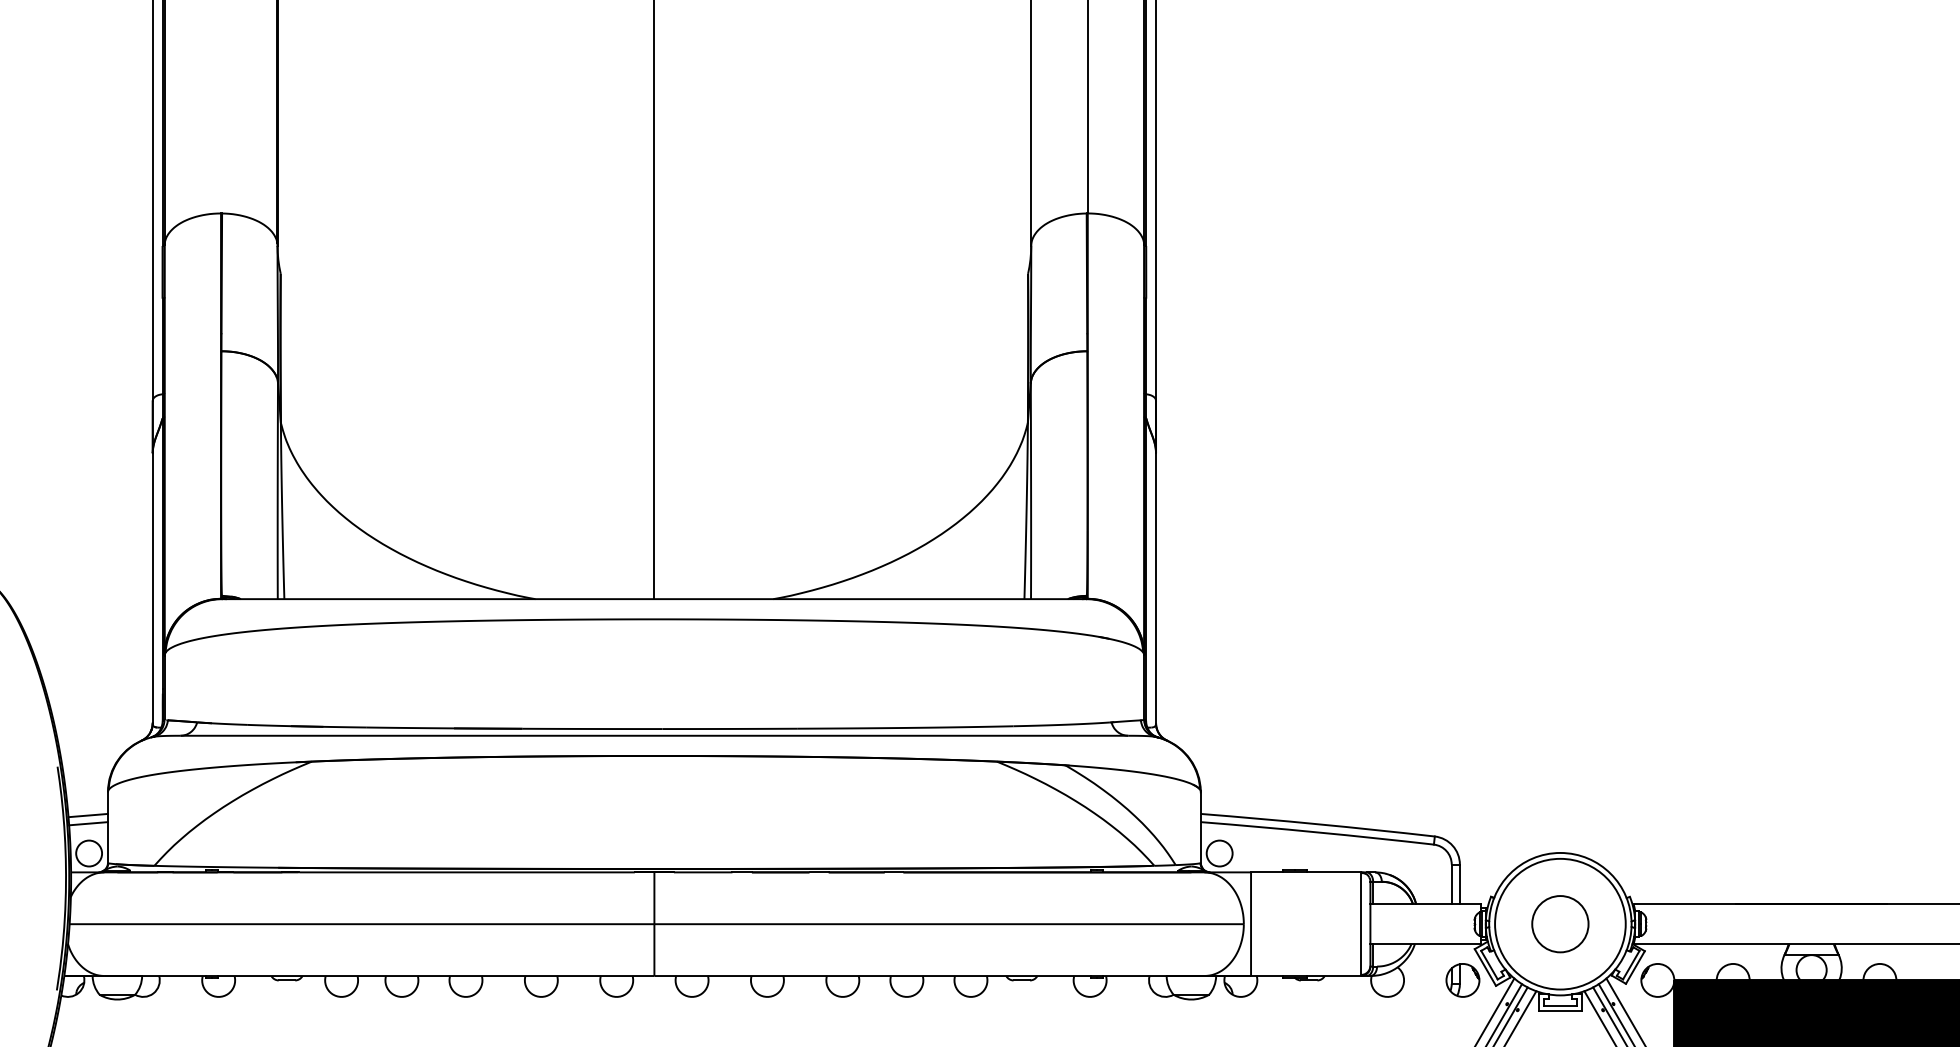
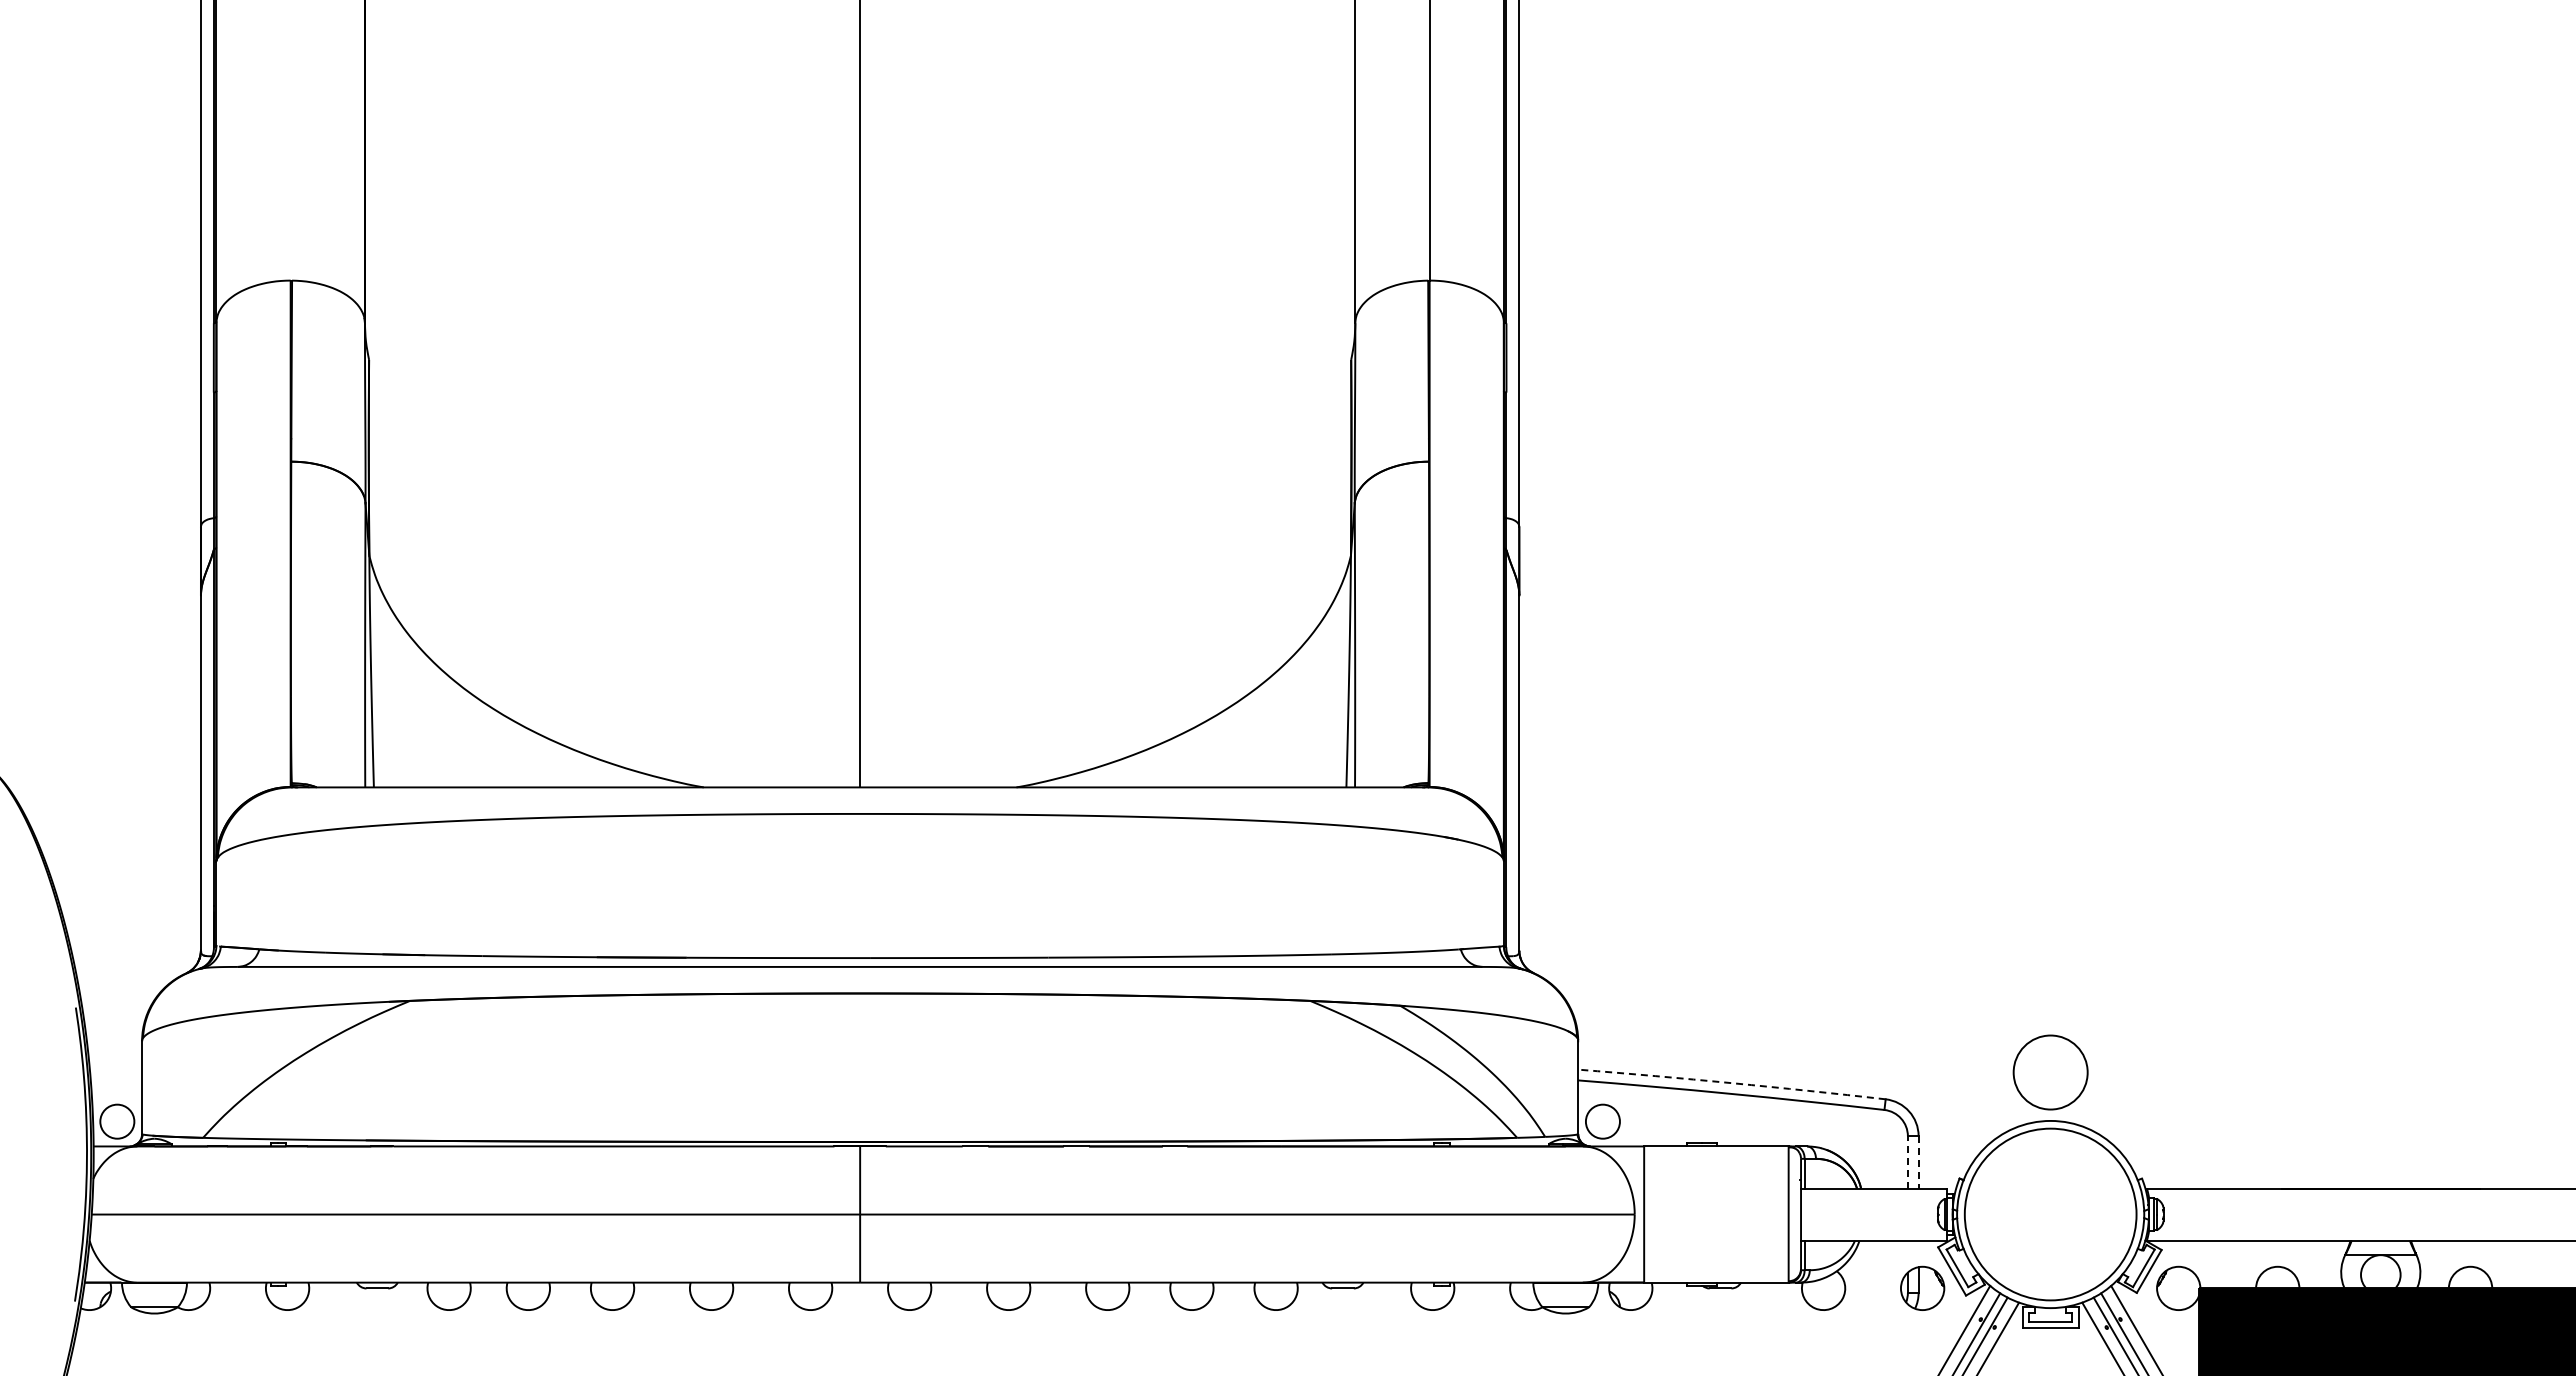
line: (88, 815) -> (116, 1071), removed
line: (88, 823) -> (116, 1082), removed
arc: (1318, 824) -> (1732, 1083), solid -> dashed
line: (1451, 883) -> (1907, 1161), solid -> dashed
line: (1459, 884) -> (1918, 1162), solid -> dashed
circle: (1560, 924) -> (2050, 1072), moved

